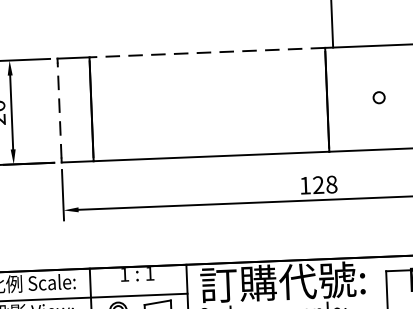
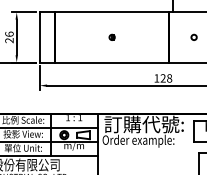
line: (207, 52) -> (112, 12), dashed -> solid
part: (207, 102) -> (111, 36), added
line: (58, 108) -> (39, 36), dashed -> solid

